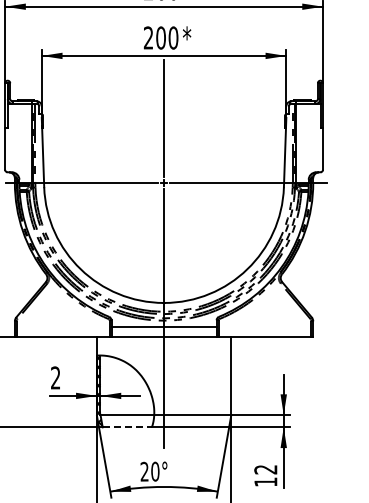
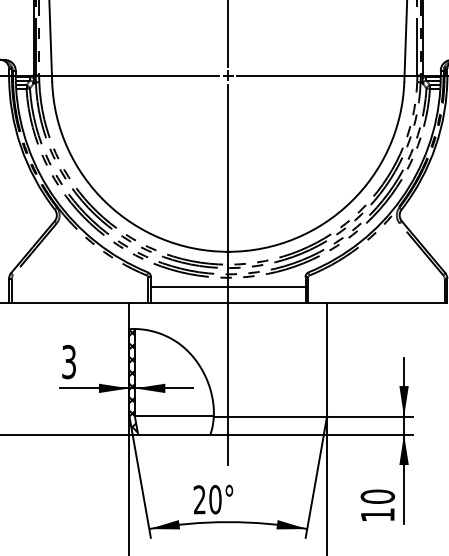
text: (55, 377) -> (68, 361), 2 -> 3
line: (127, 427) -> (174, 434), dashed -> solid
text: (265, 469) -> (377, 496), 12 -> 10

